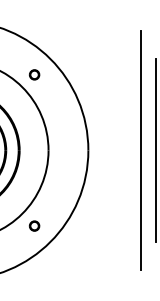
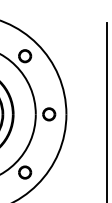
part: (34, 74) -> (25, 55), size x1.67
part: (65, 150) -> (48, 114), added
part: (34, 225) -> (25, 172), size x1.67

